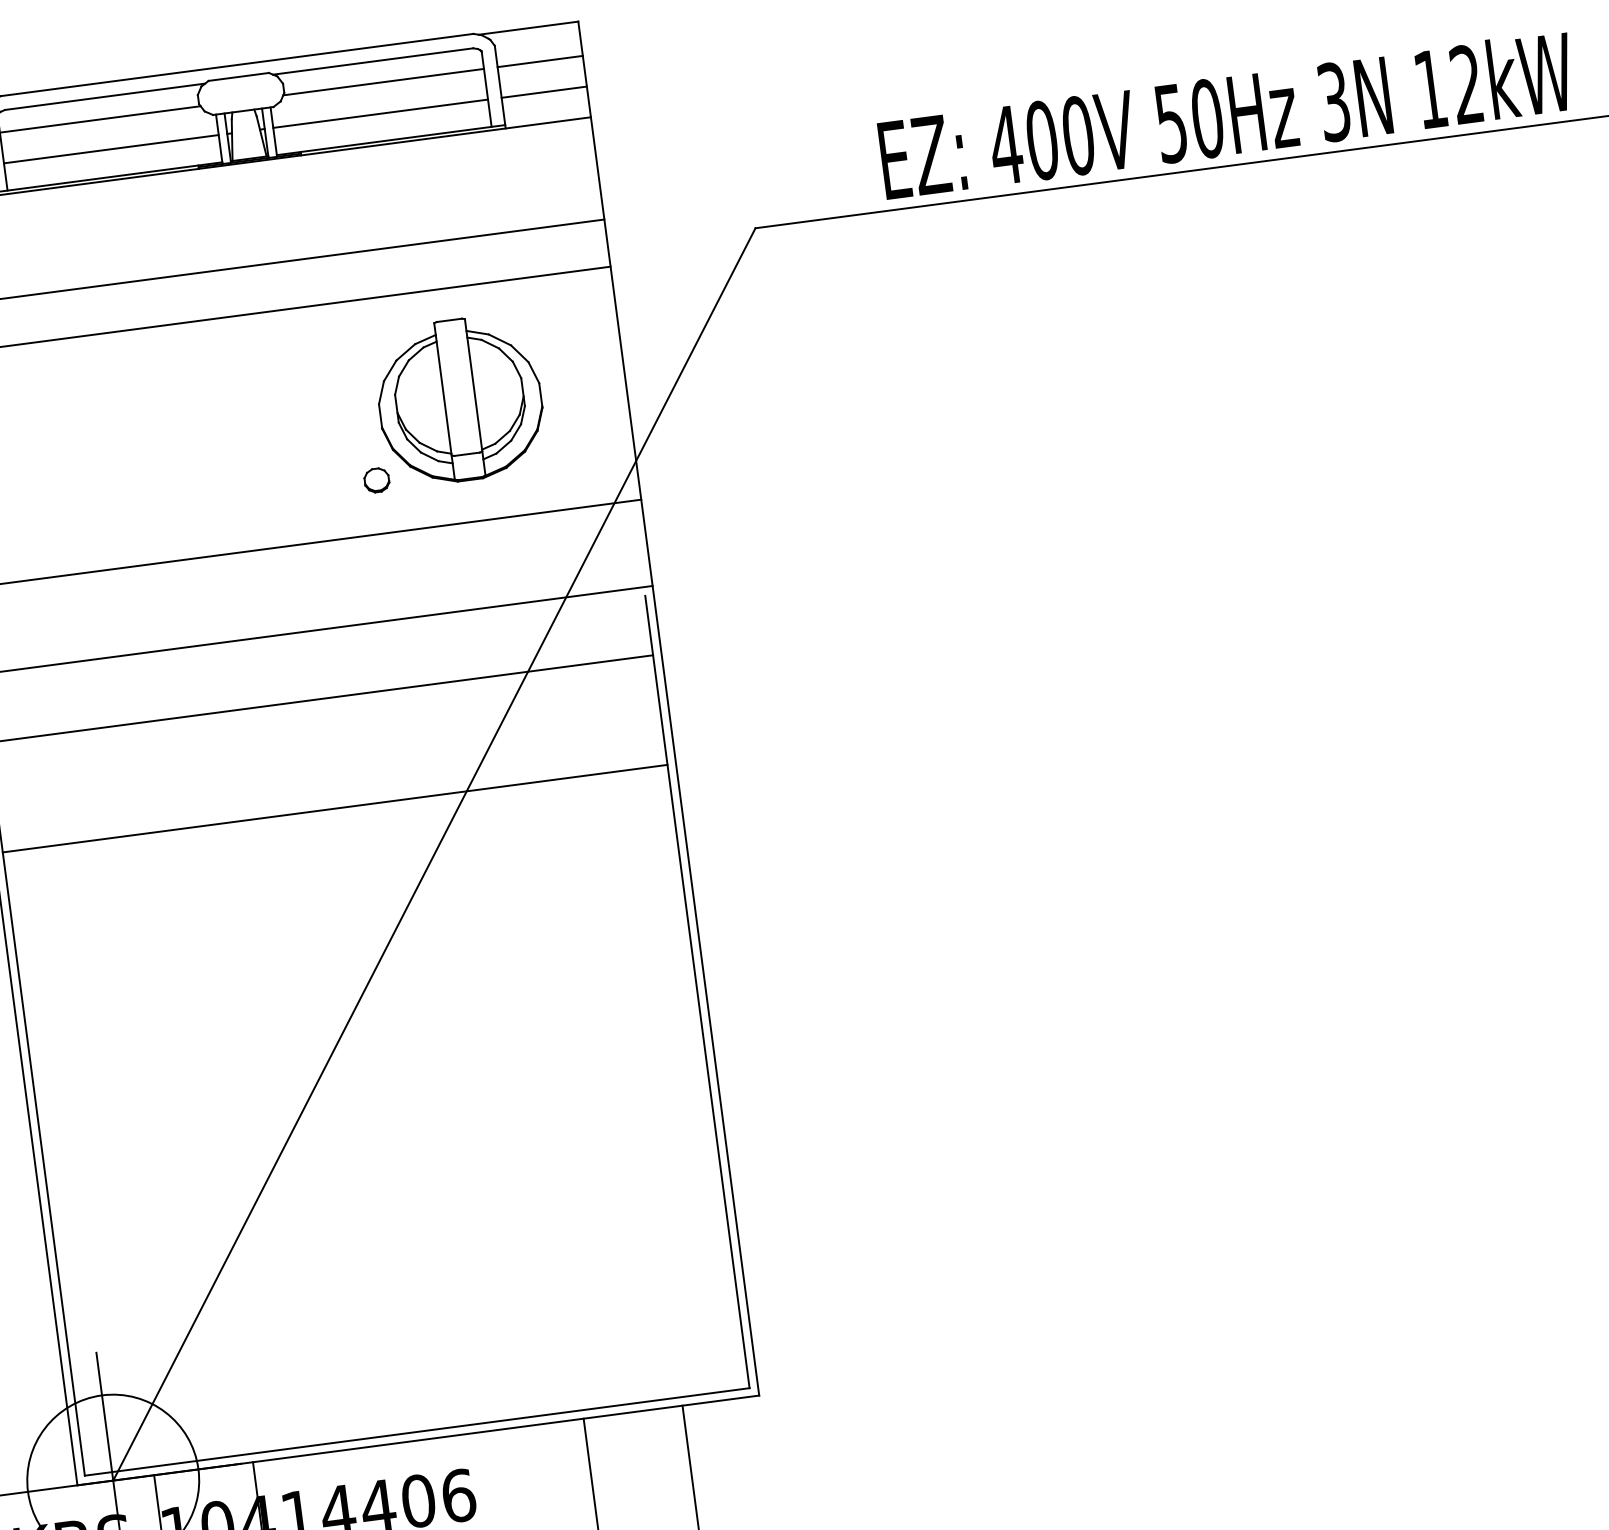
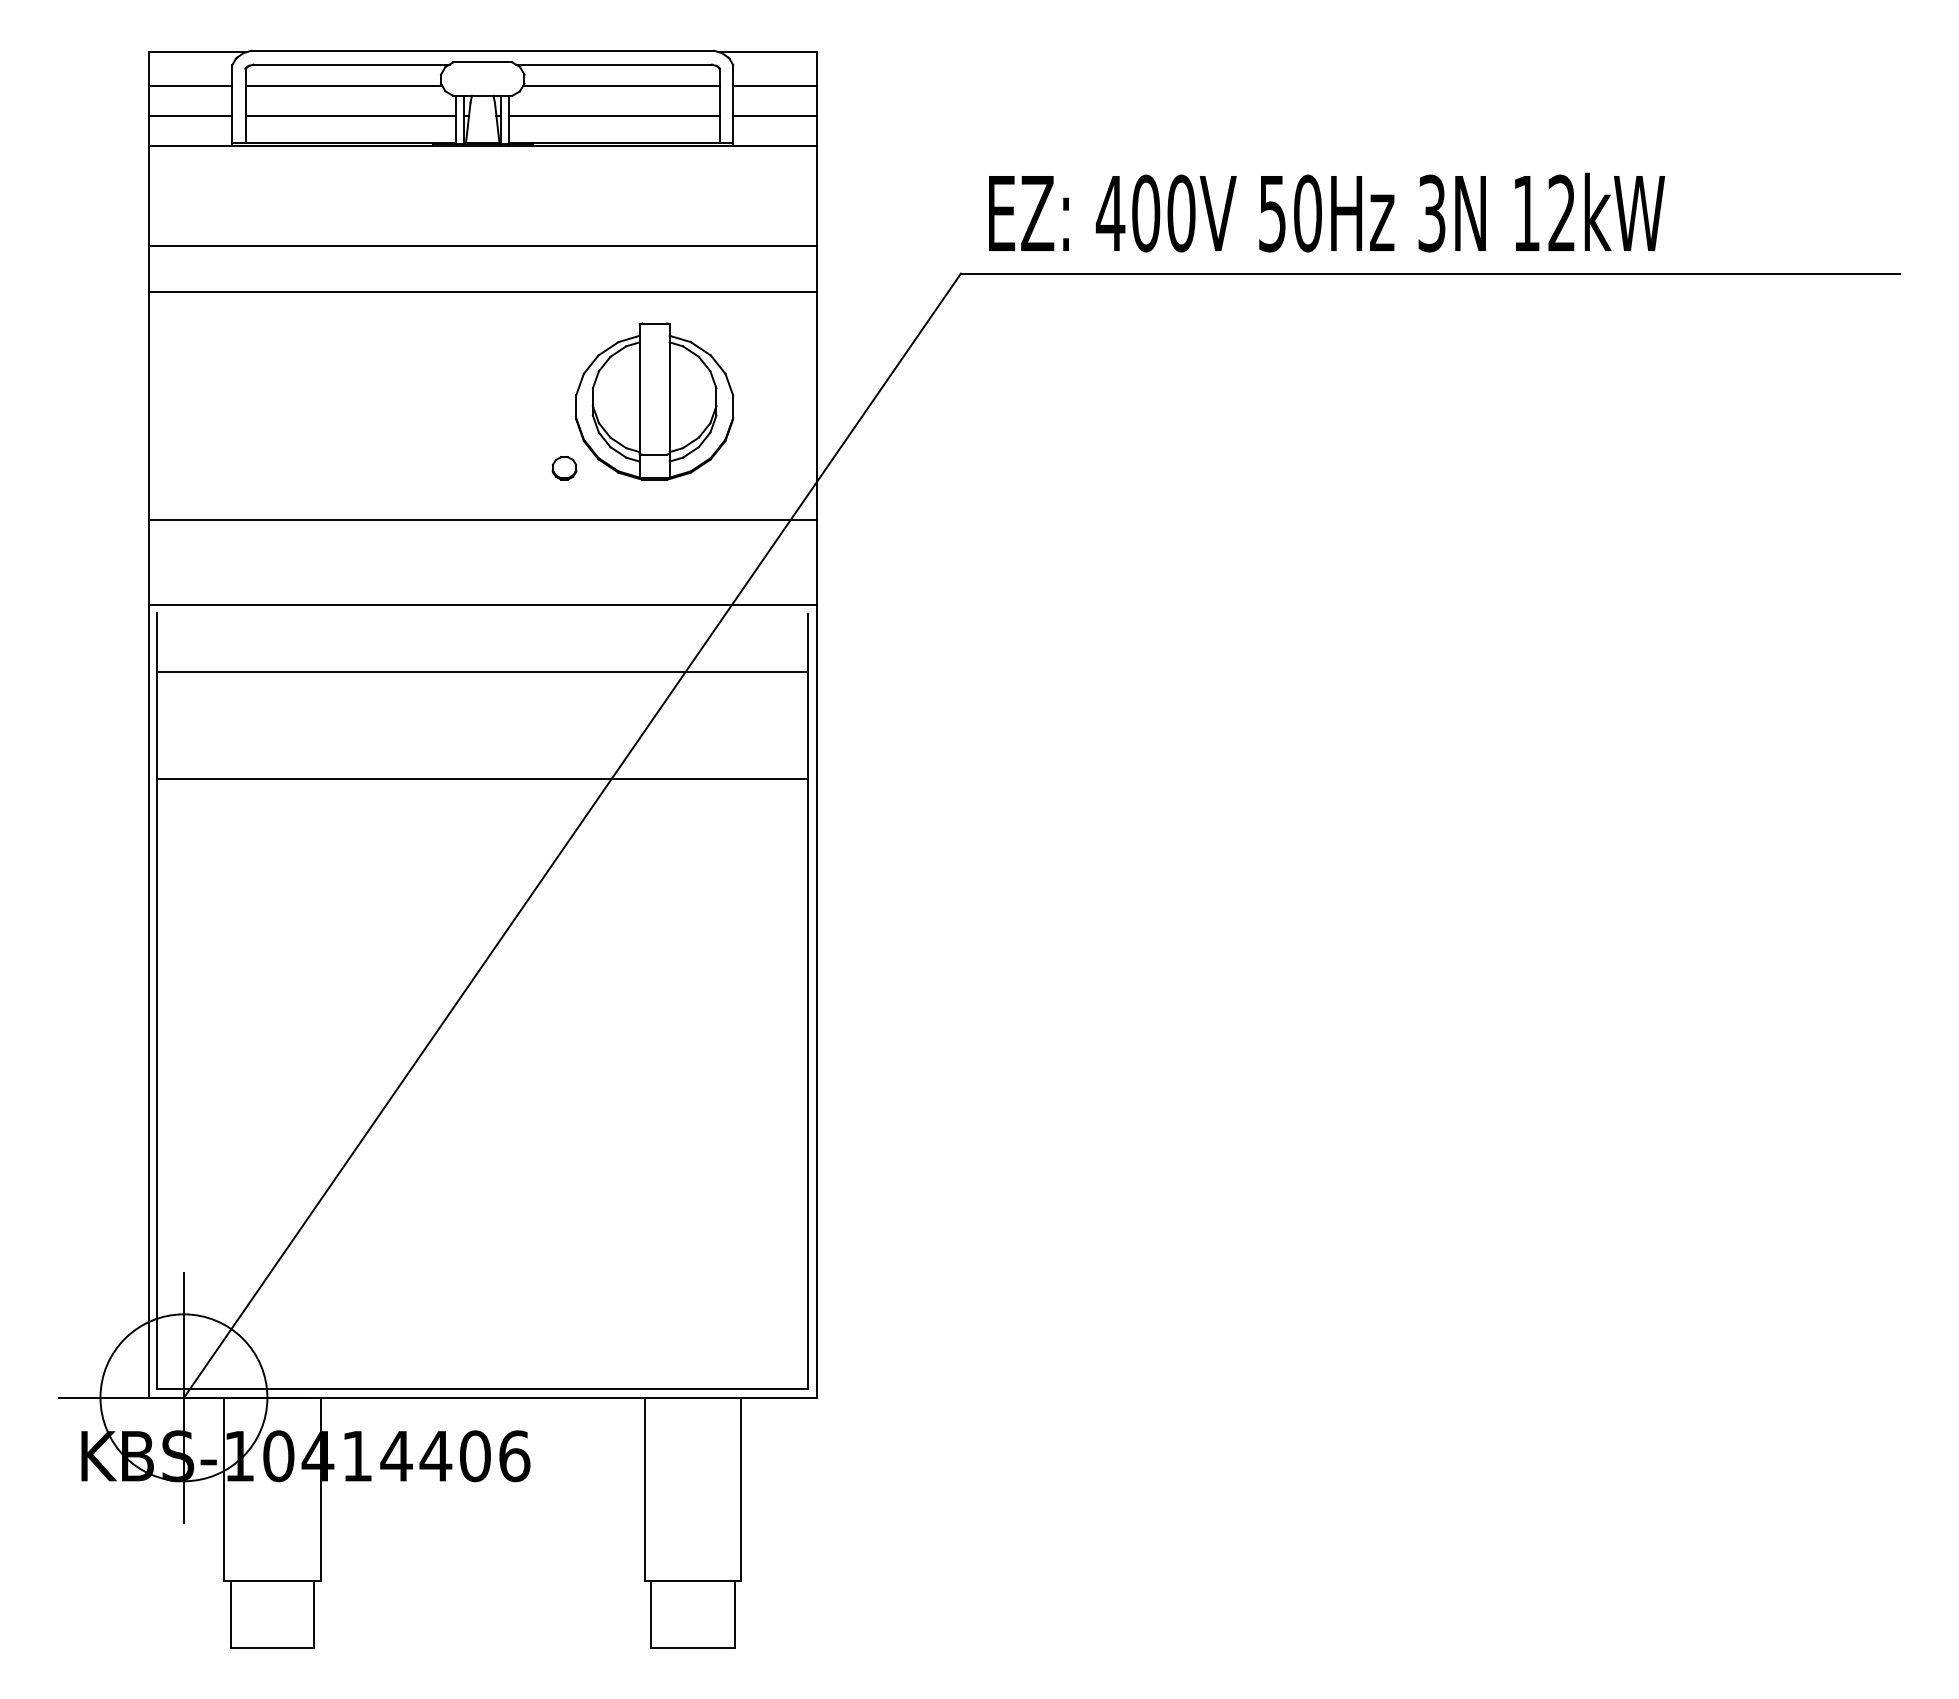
text: (1227, 115) -> (1327, 212), moved

